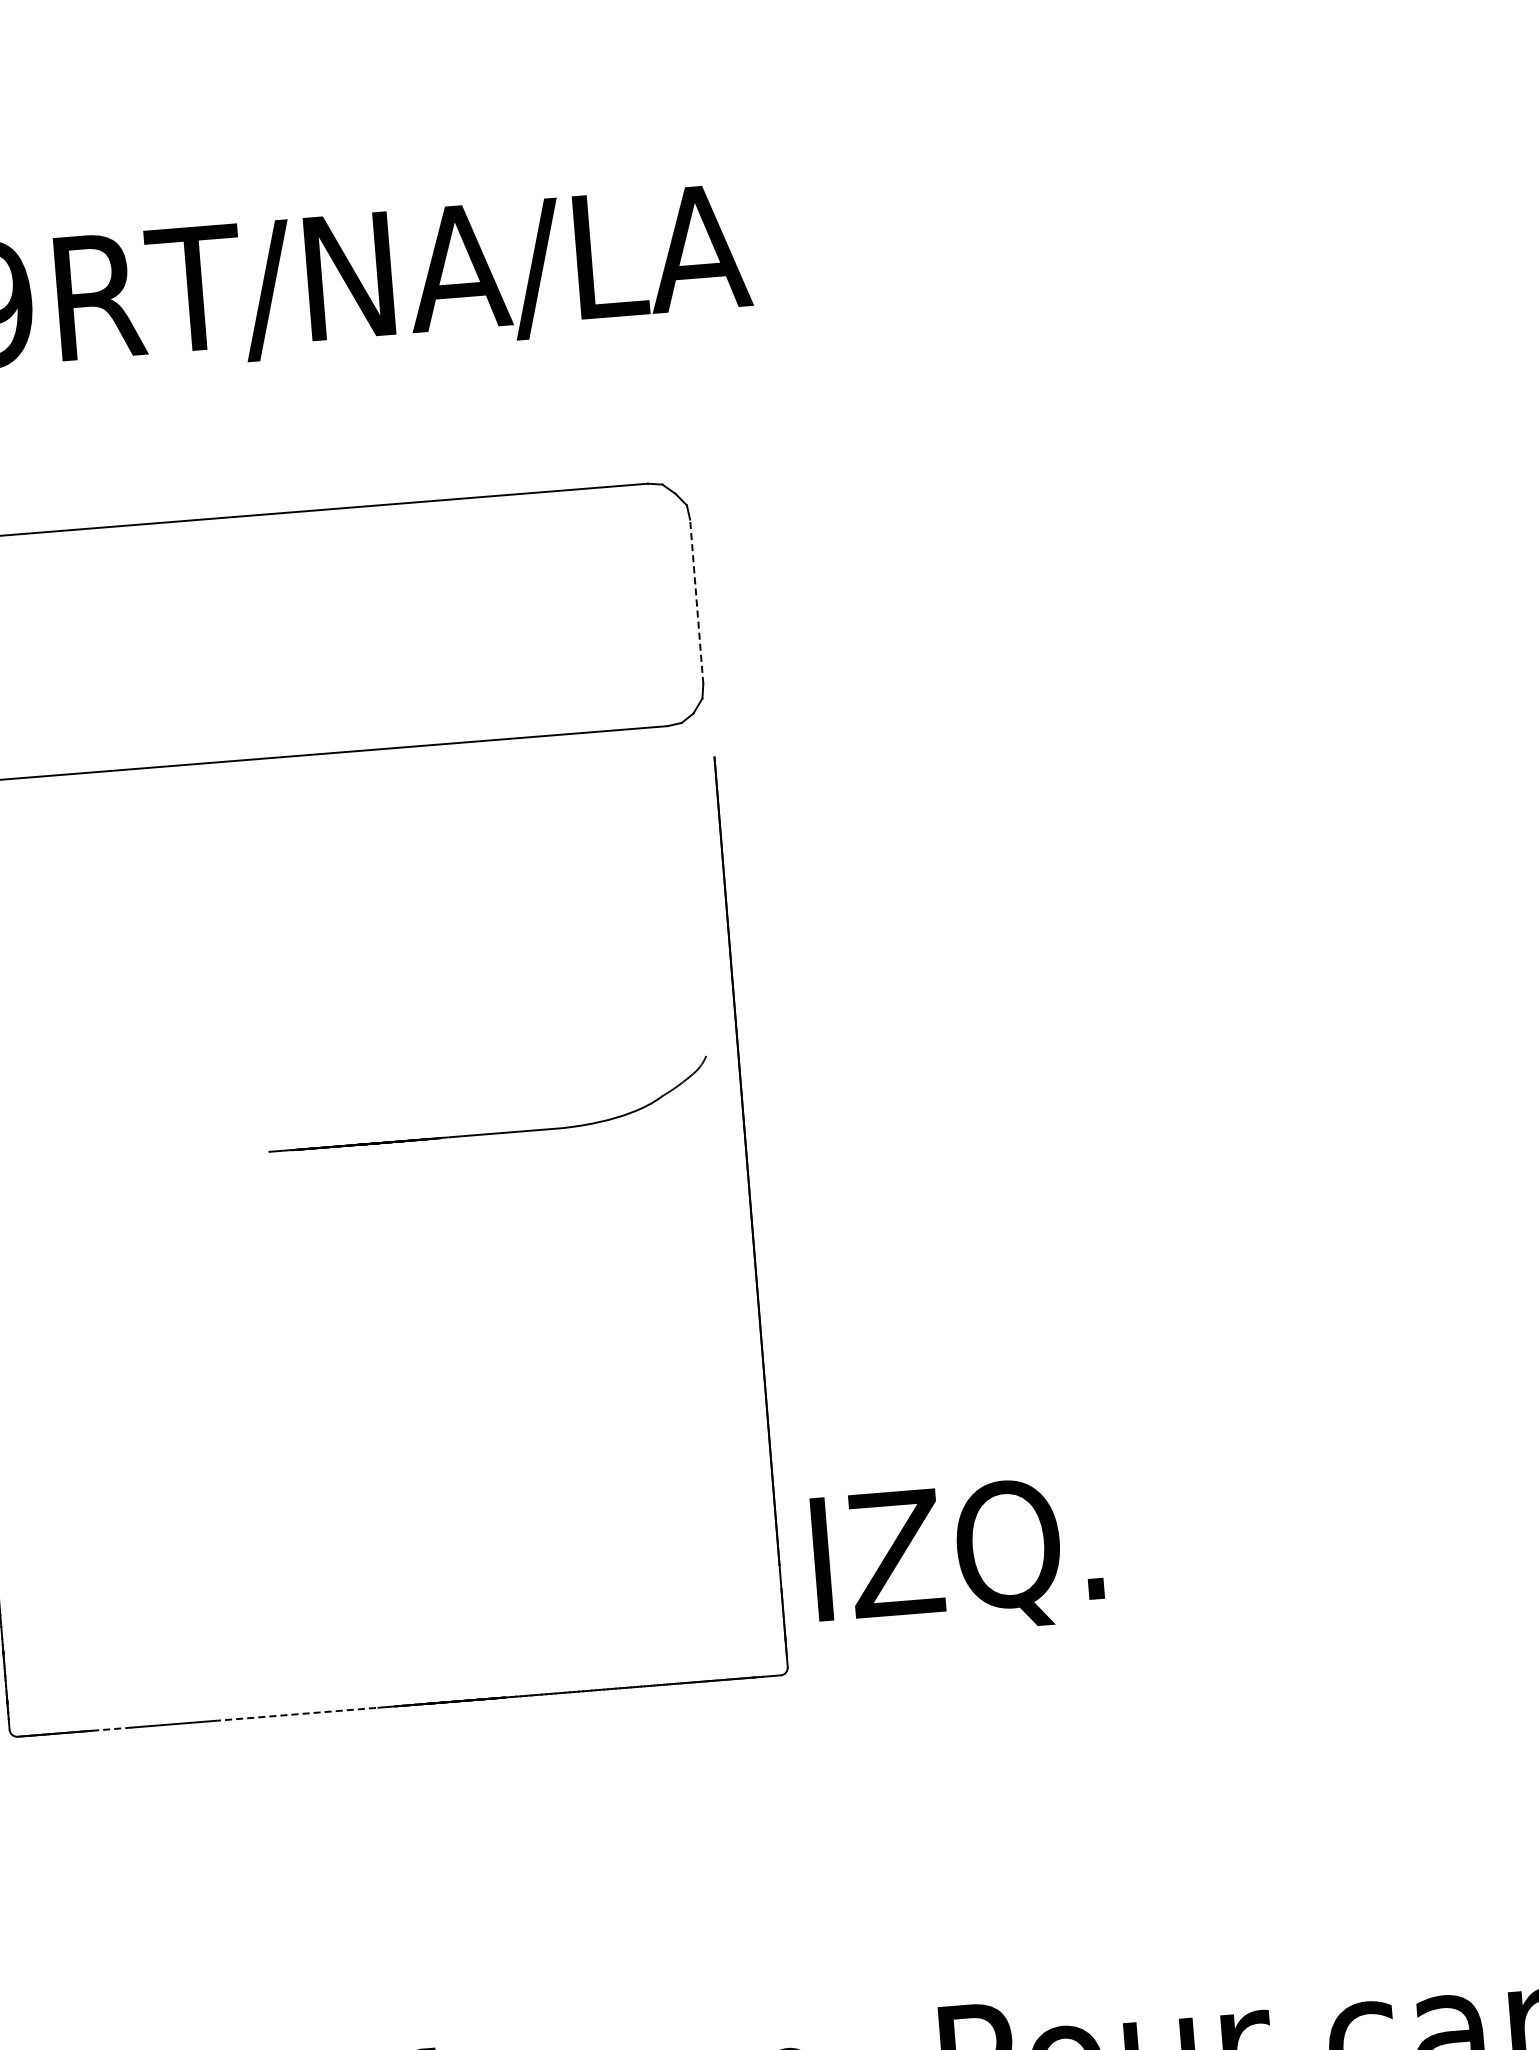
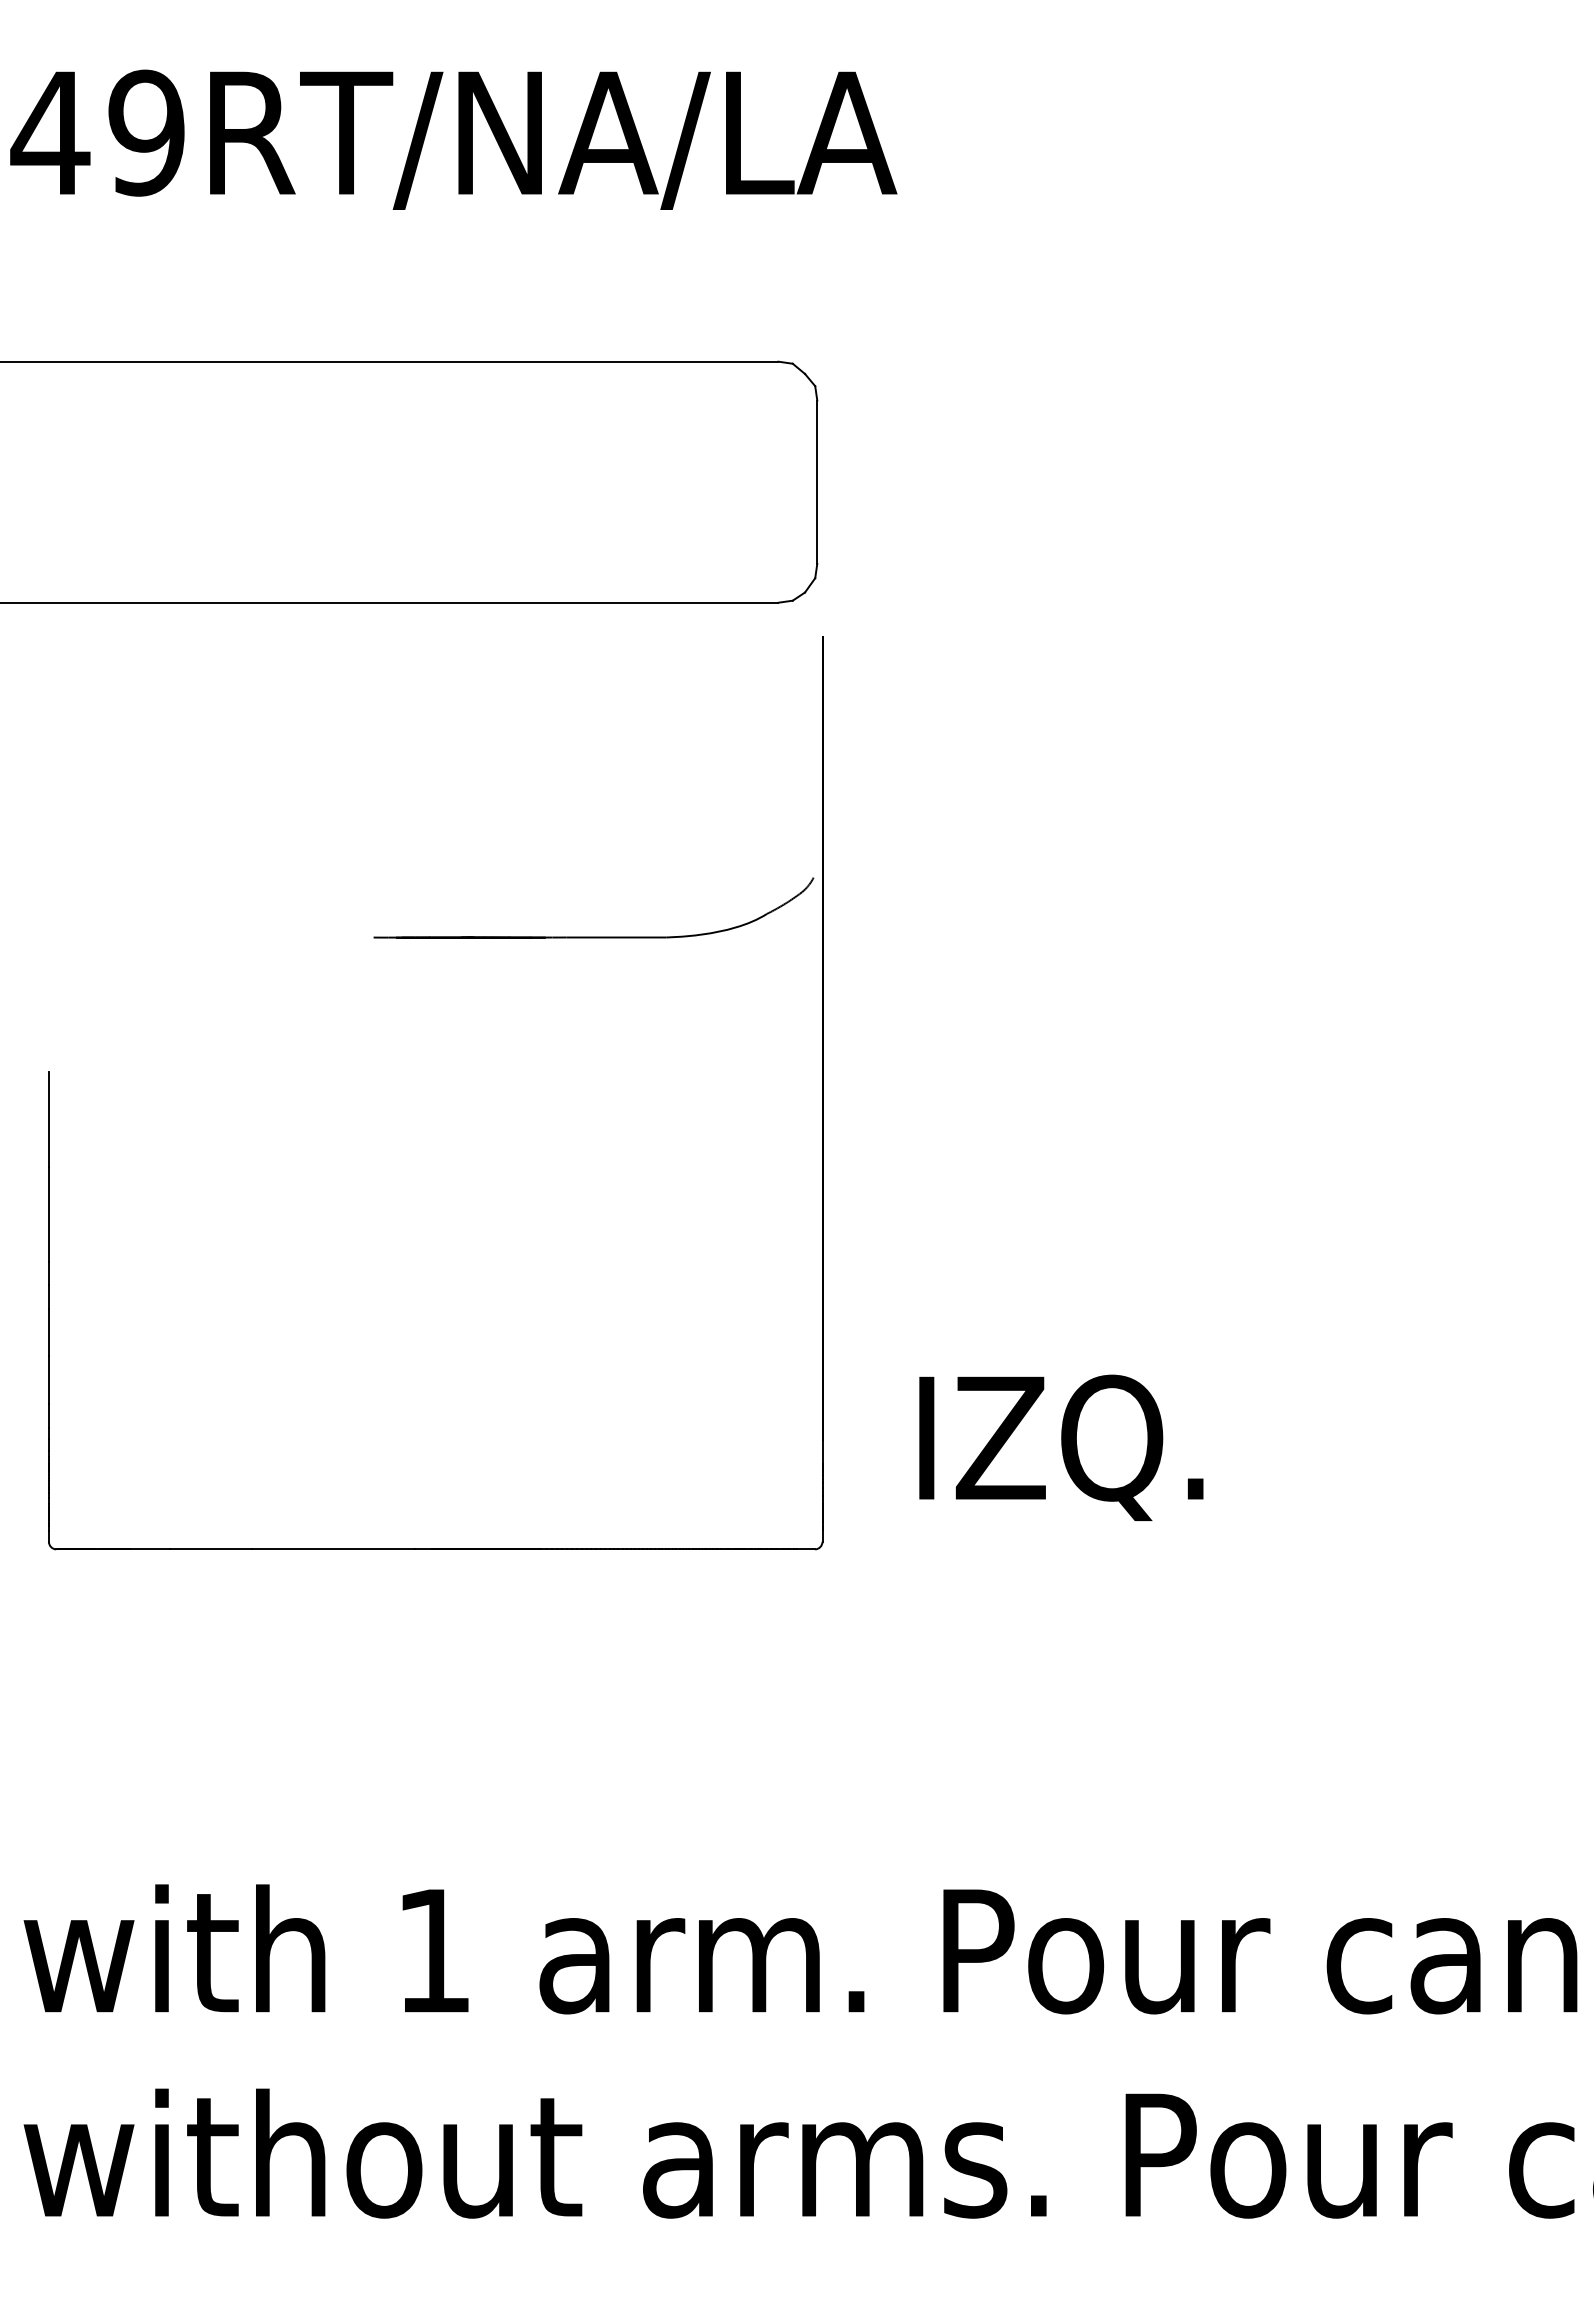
line: (696, 602) -> (817, 482), dashed -> solid
part: (489, 1133) -> (593, 936), moved
text: (958, 1557) -> (1061, 1447), moved
line: (296, 1714) -> (333, 1549), dashed -> solid
line: (112, 1729) -> (150, 1549), dashed -> solid

